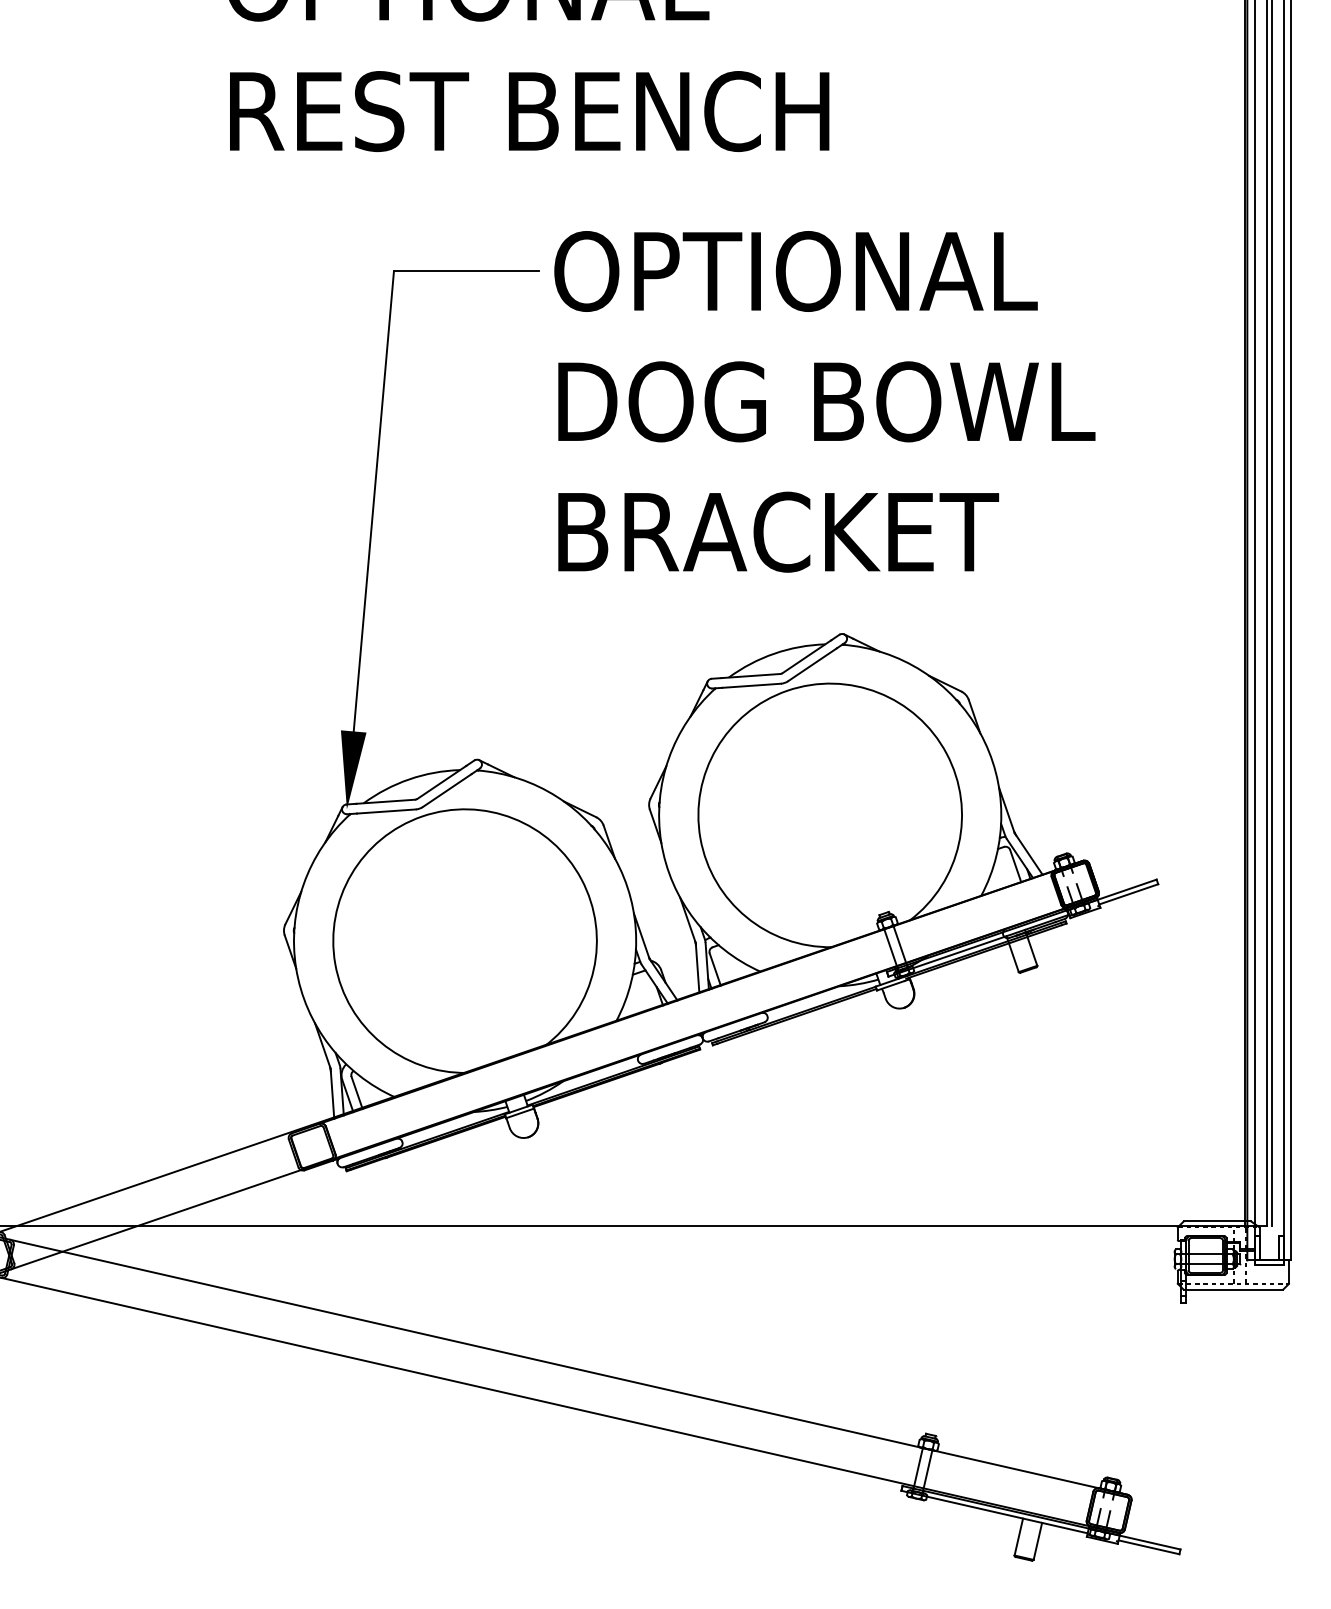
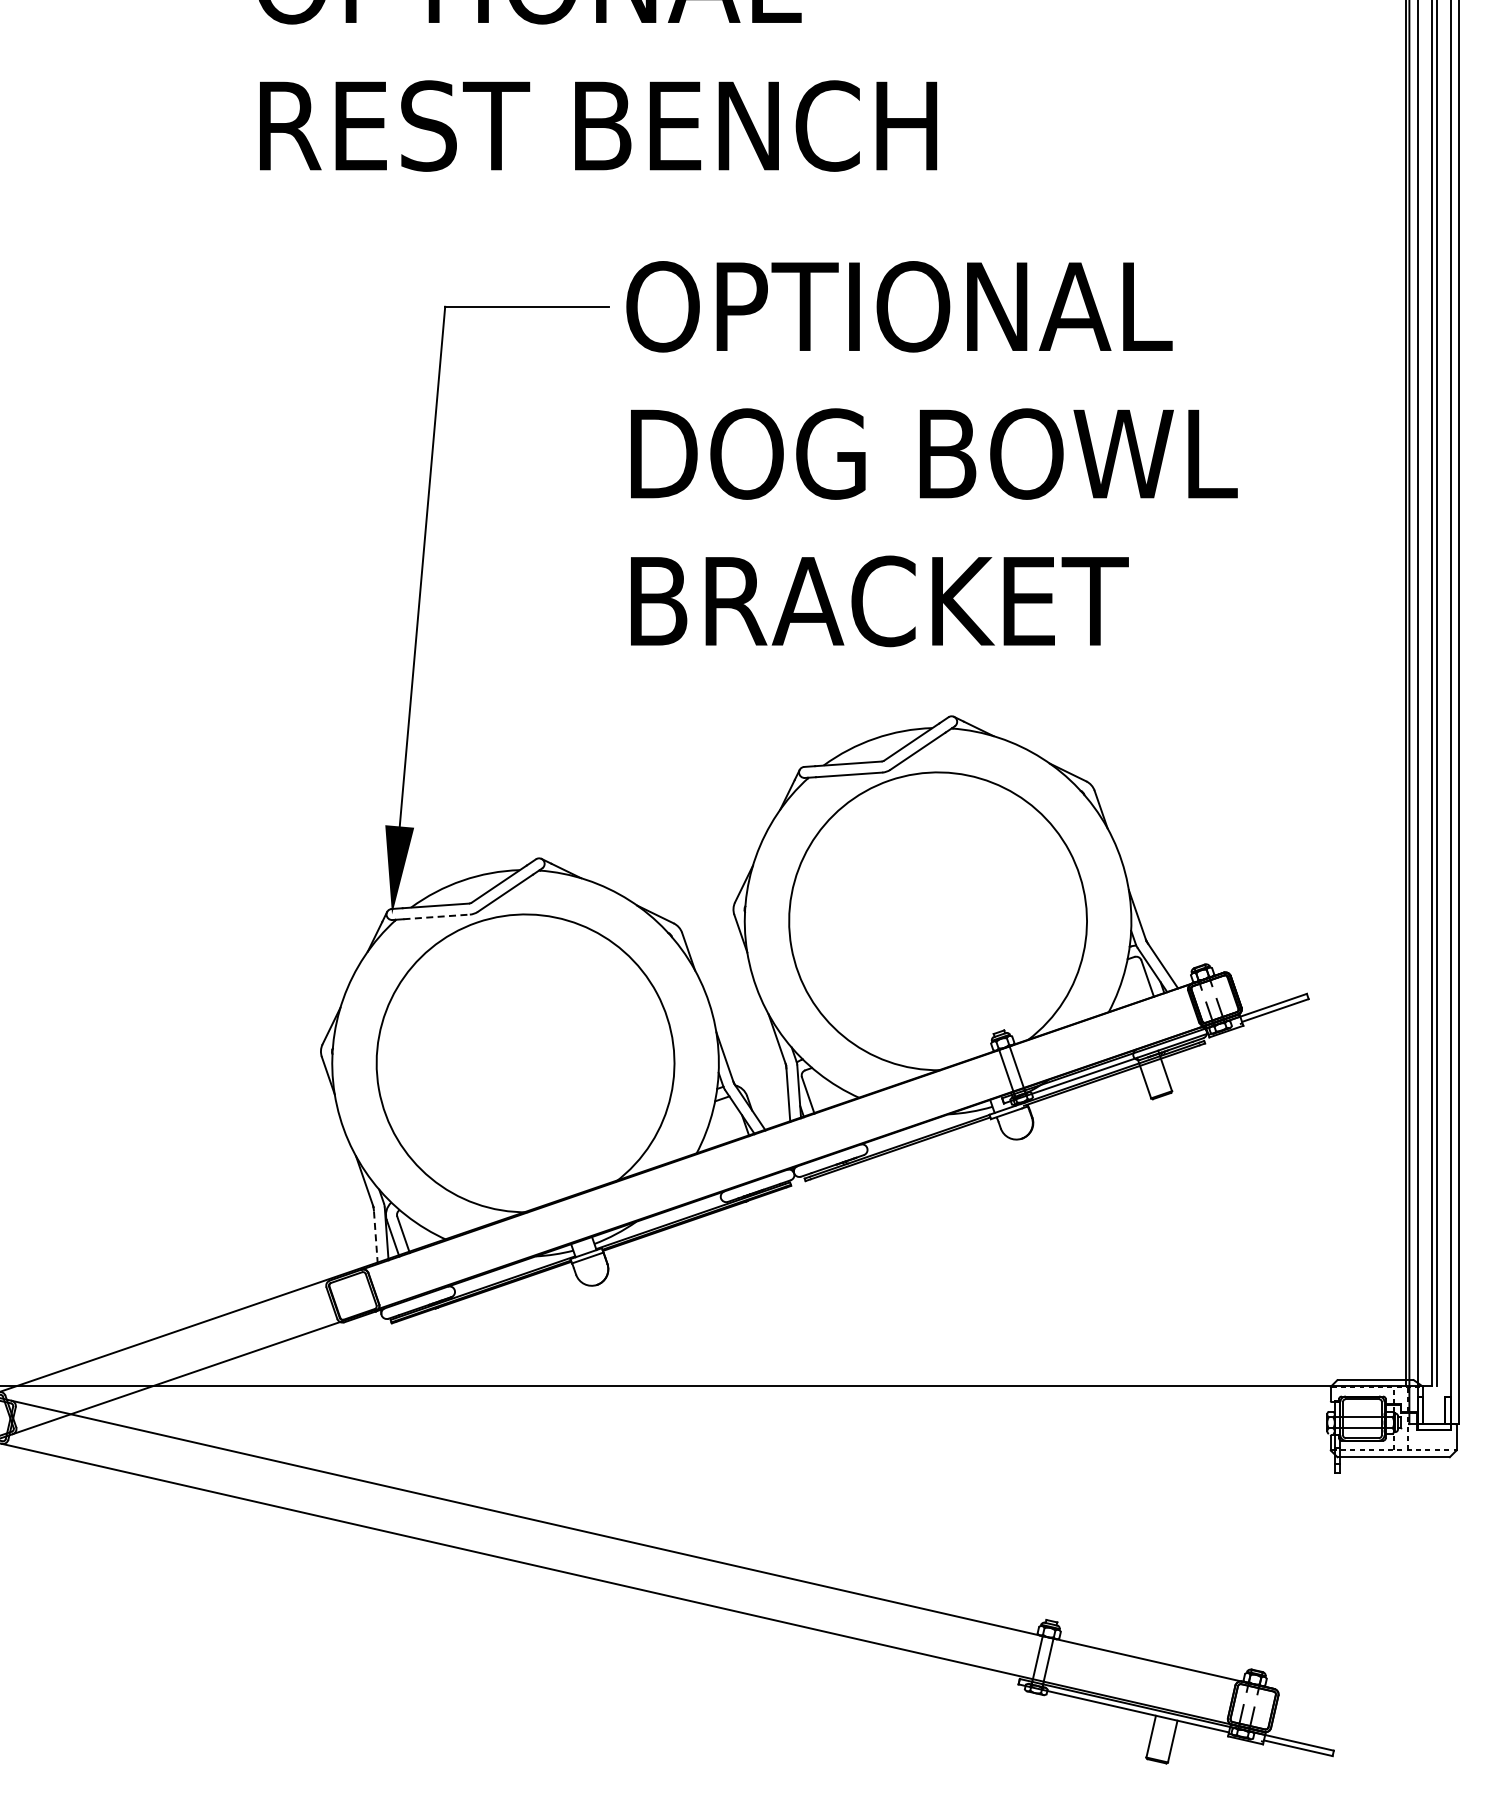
line: (387, 811) -> (437, 916), solid -> dashed
line: (332, 1094) -> (375, 1236), solid -> dashed

